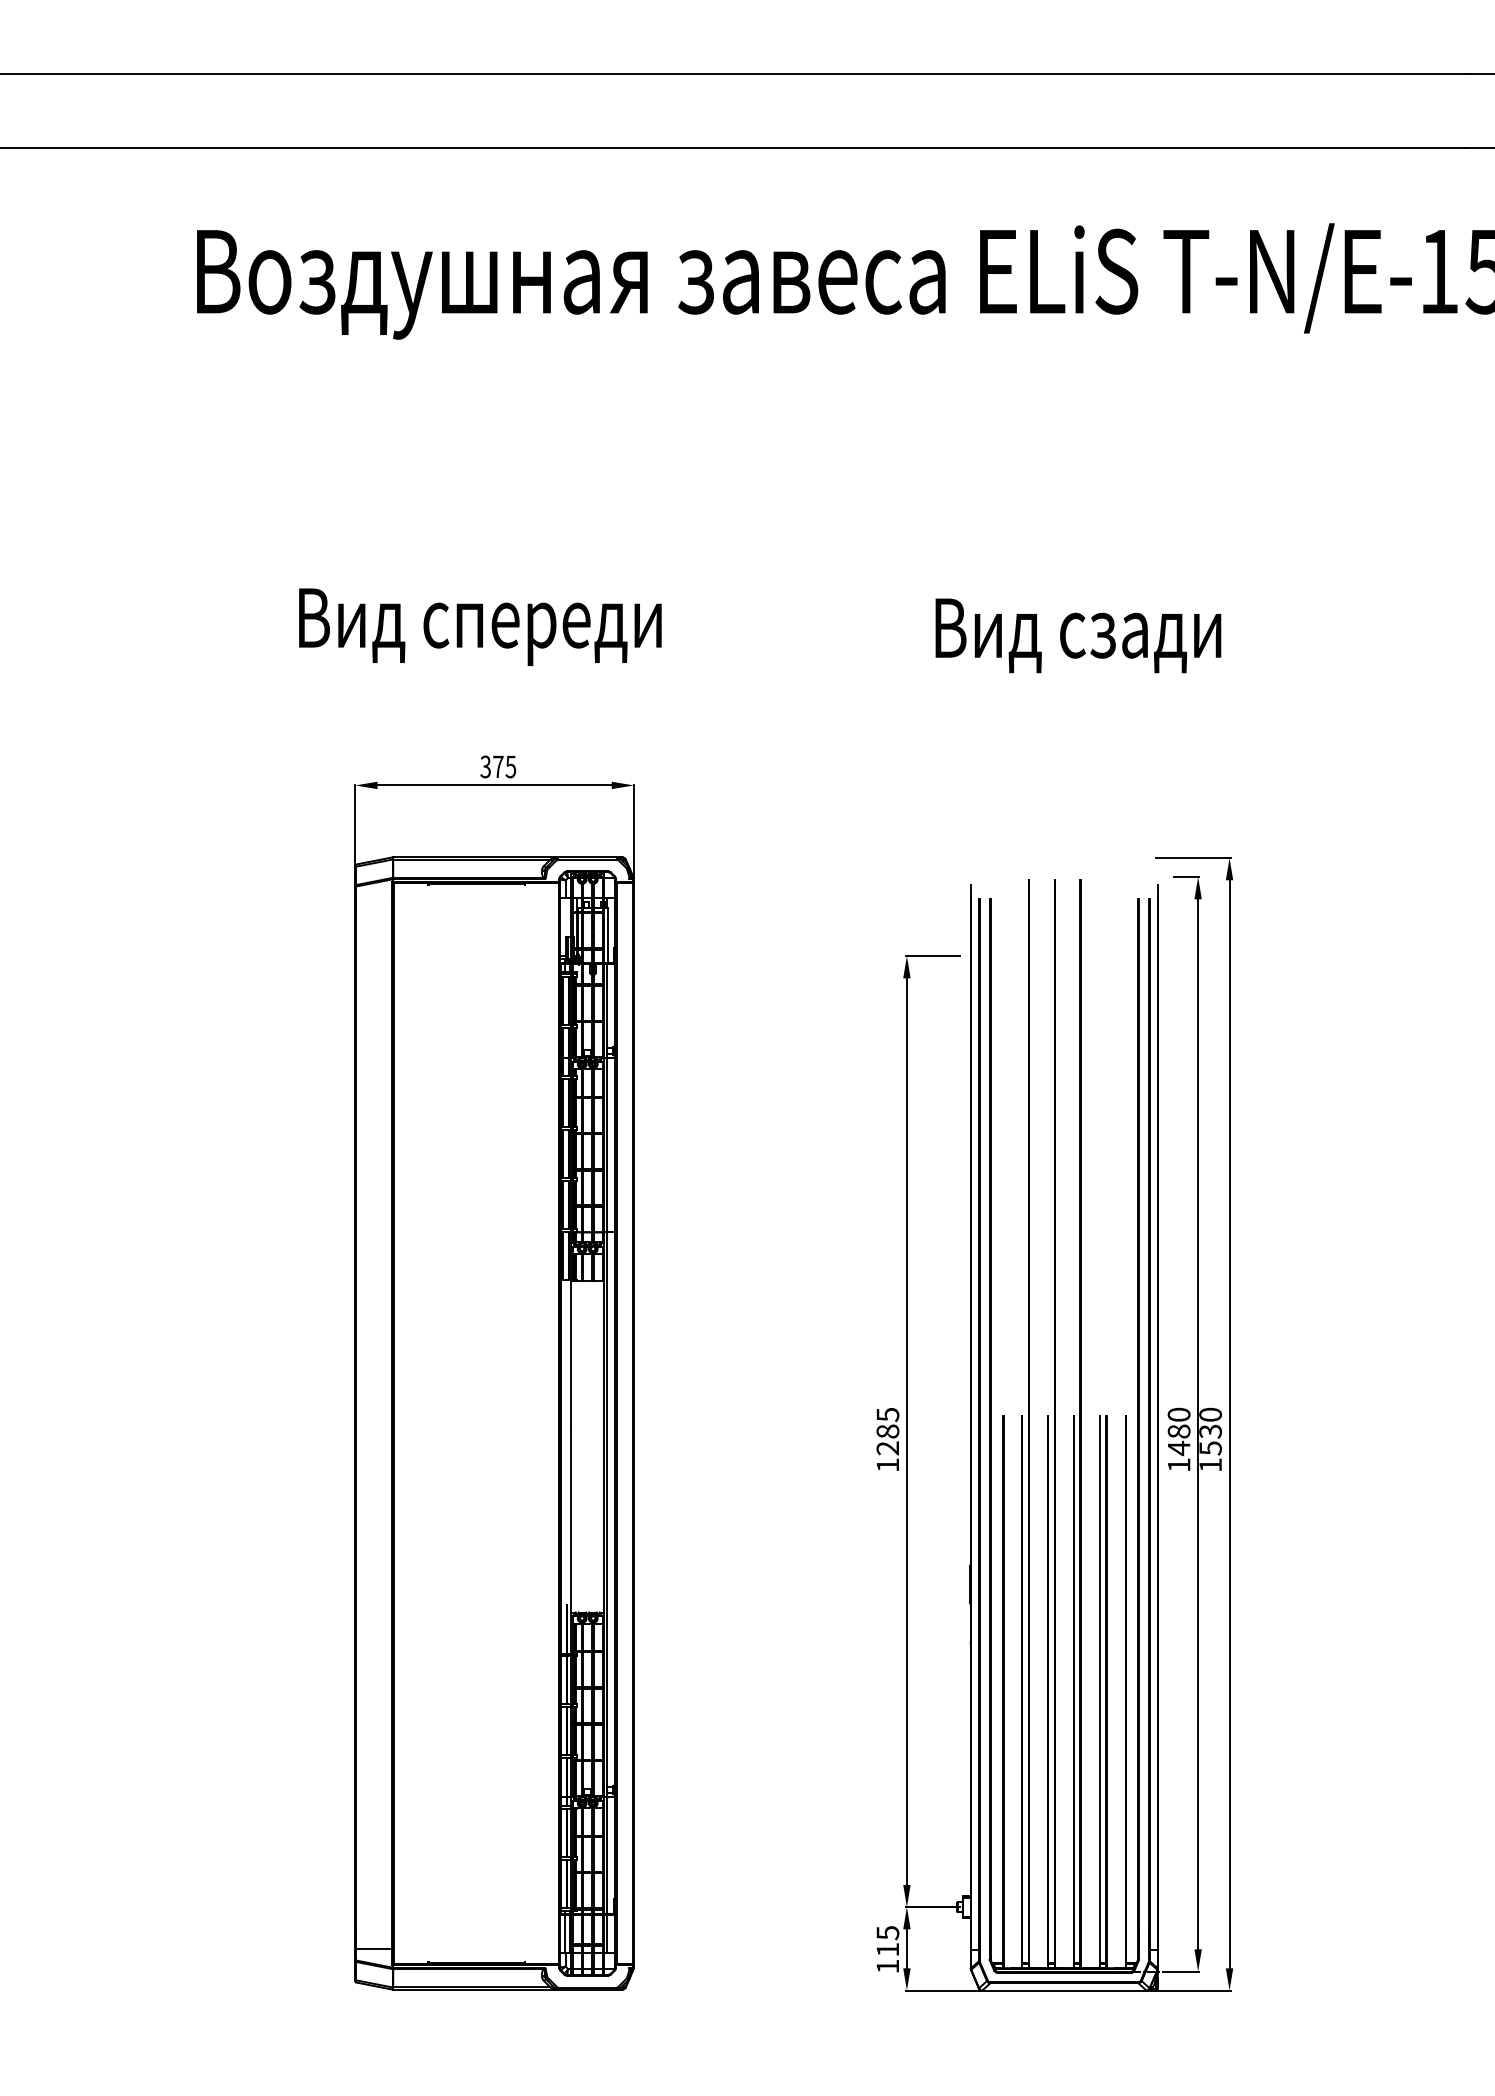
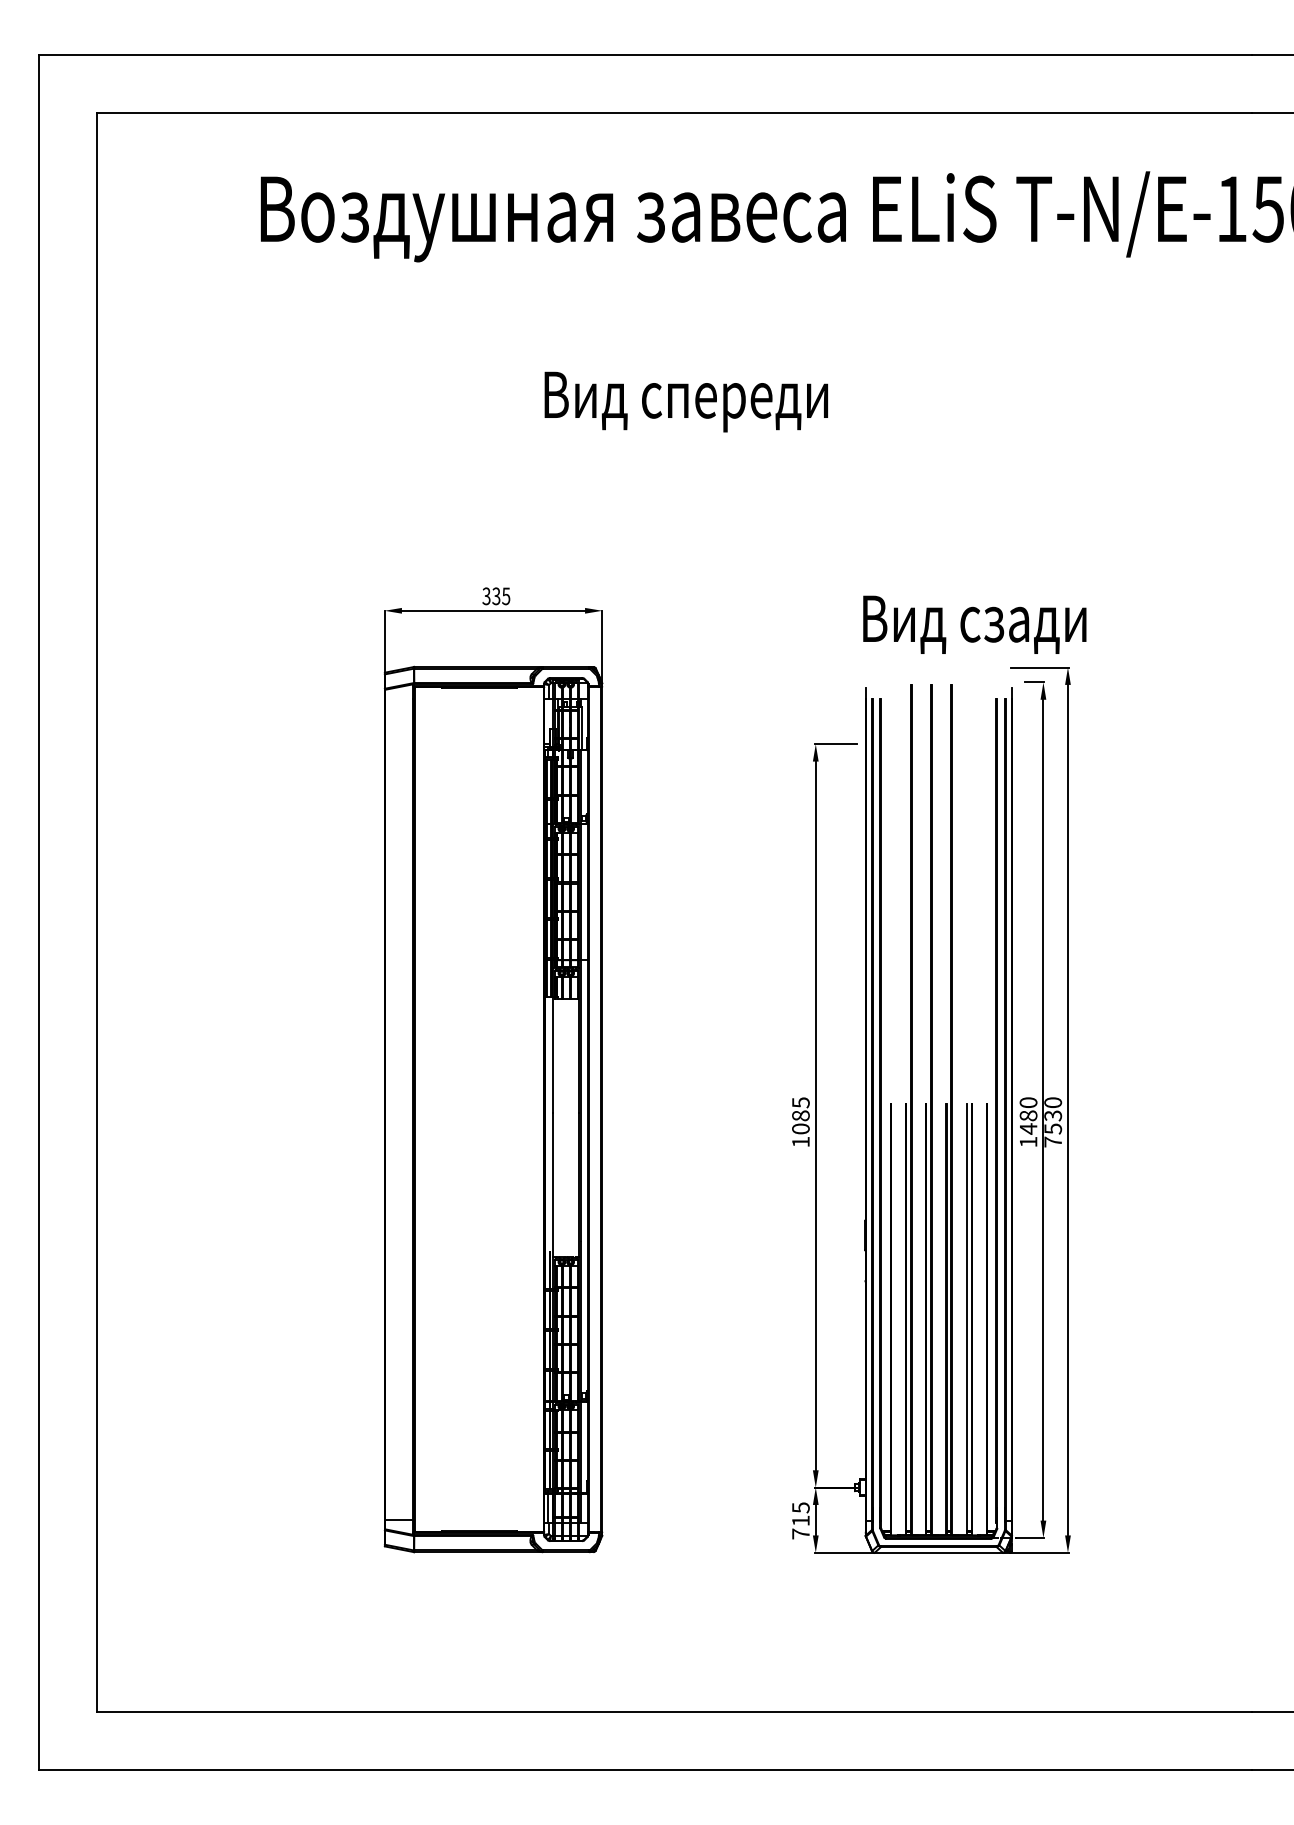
text: (479, 626) -> (685, 401), moved
text: (1077, 635) -> (974, 624), moved
text: (498, 767) -> (496, 596), 375 -> 335
text: (887, 1447) -> (800, 1128), 1285 -> 1085
text: (1209, 1464) -> (1052, 1141), 1530 -> 7530
text: (887, 1965) -> (800, 1533), 115 -> 715

